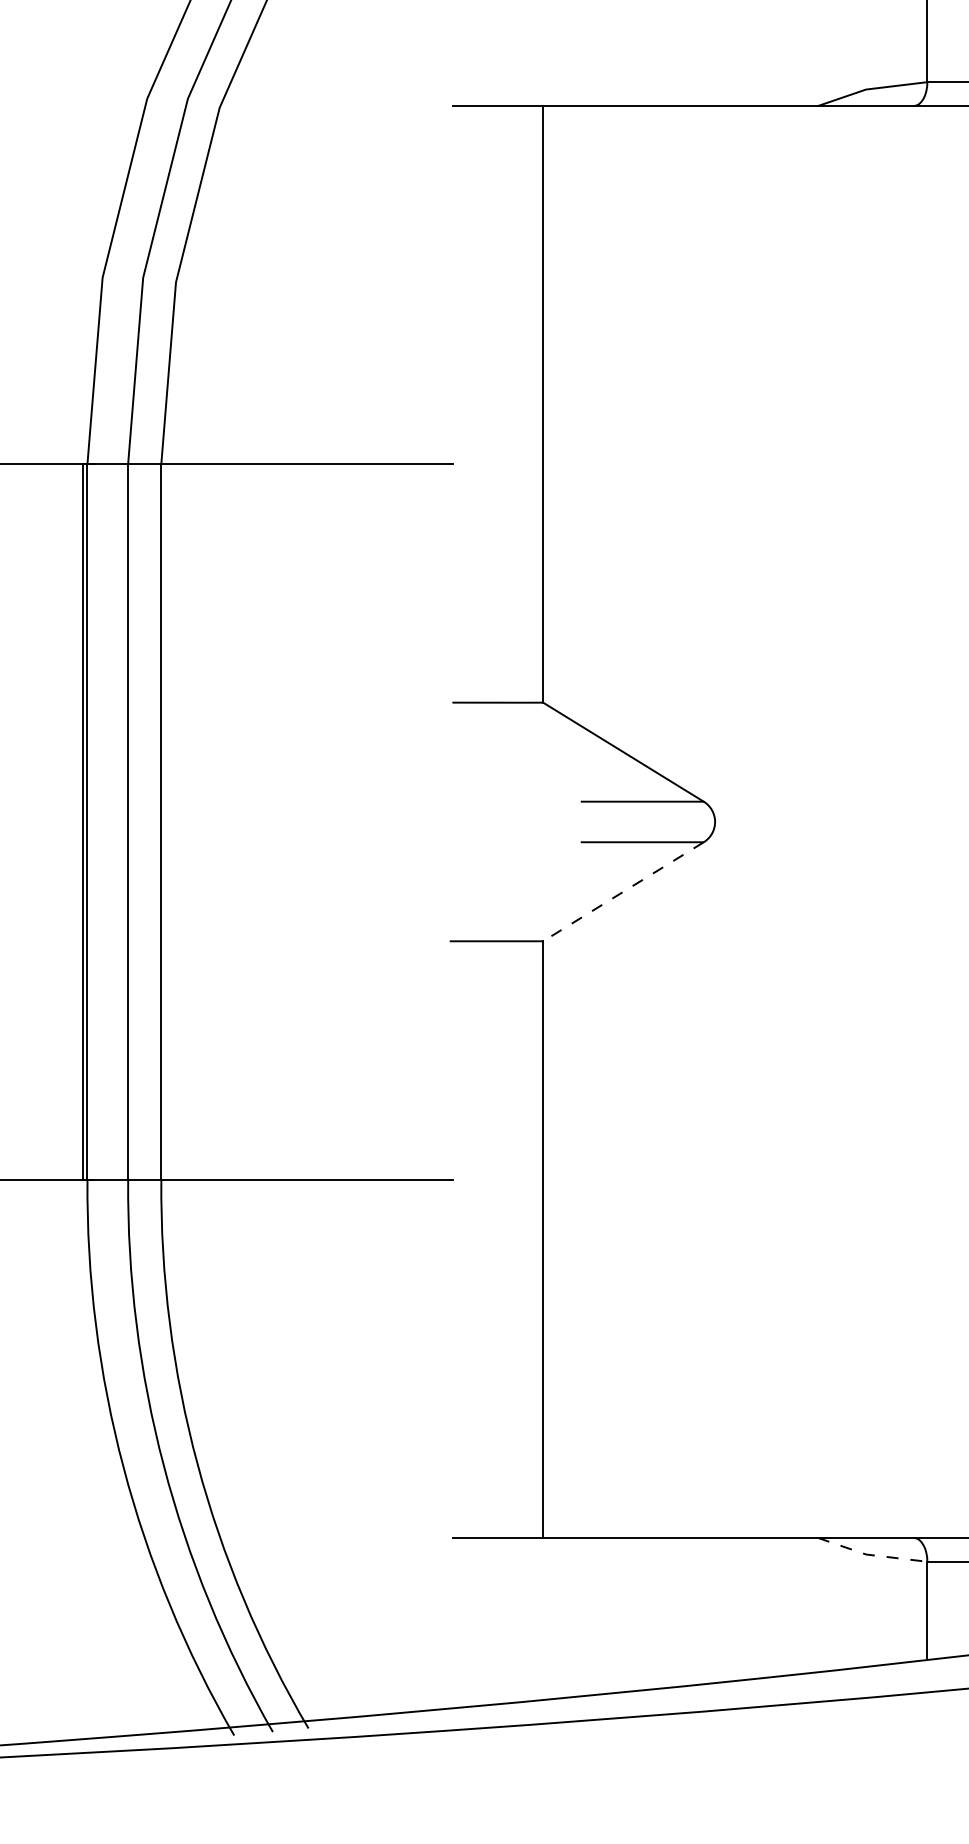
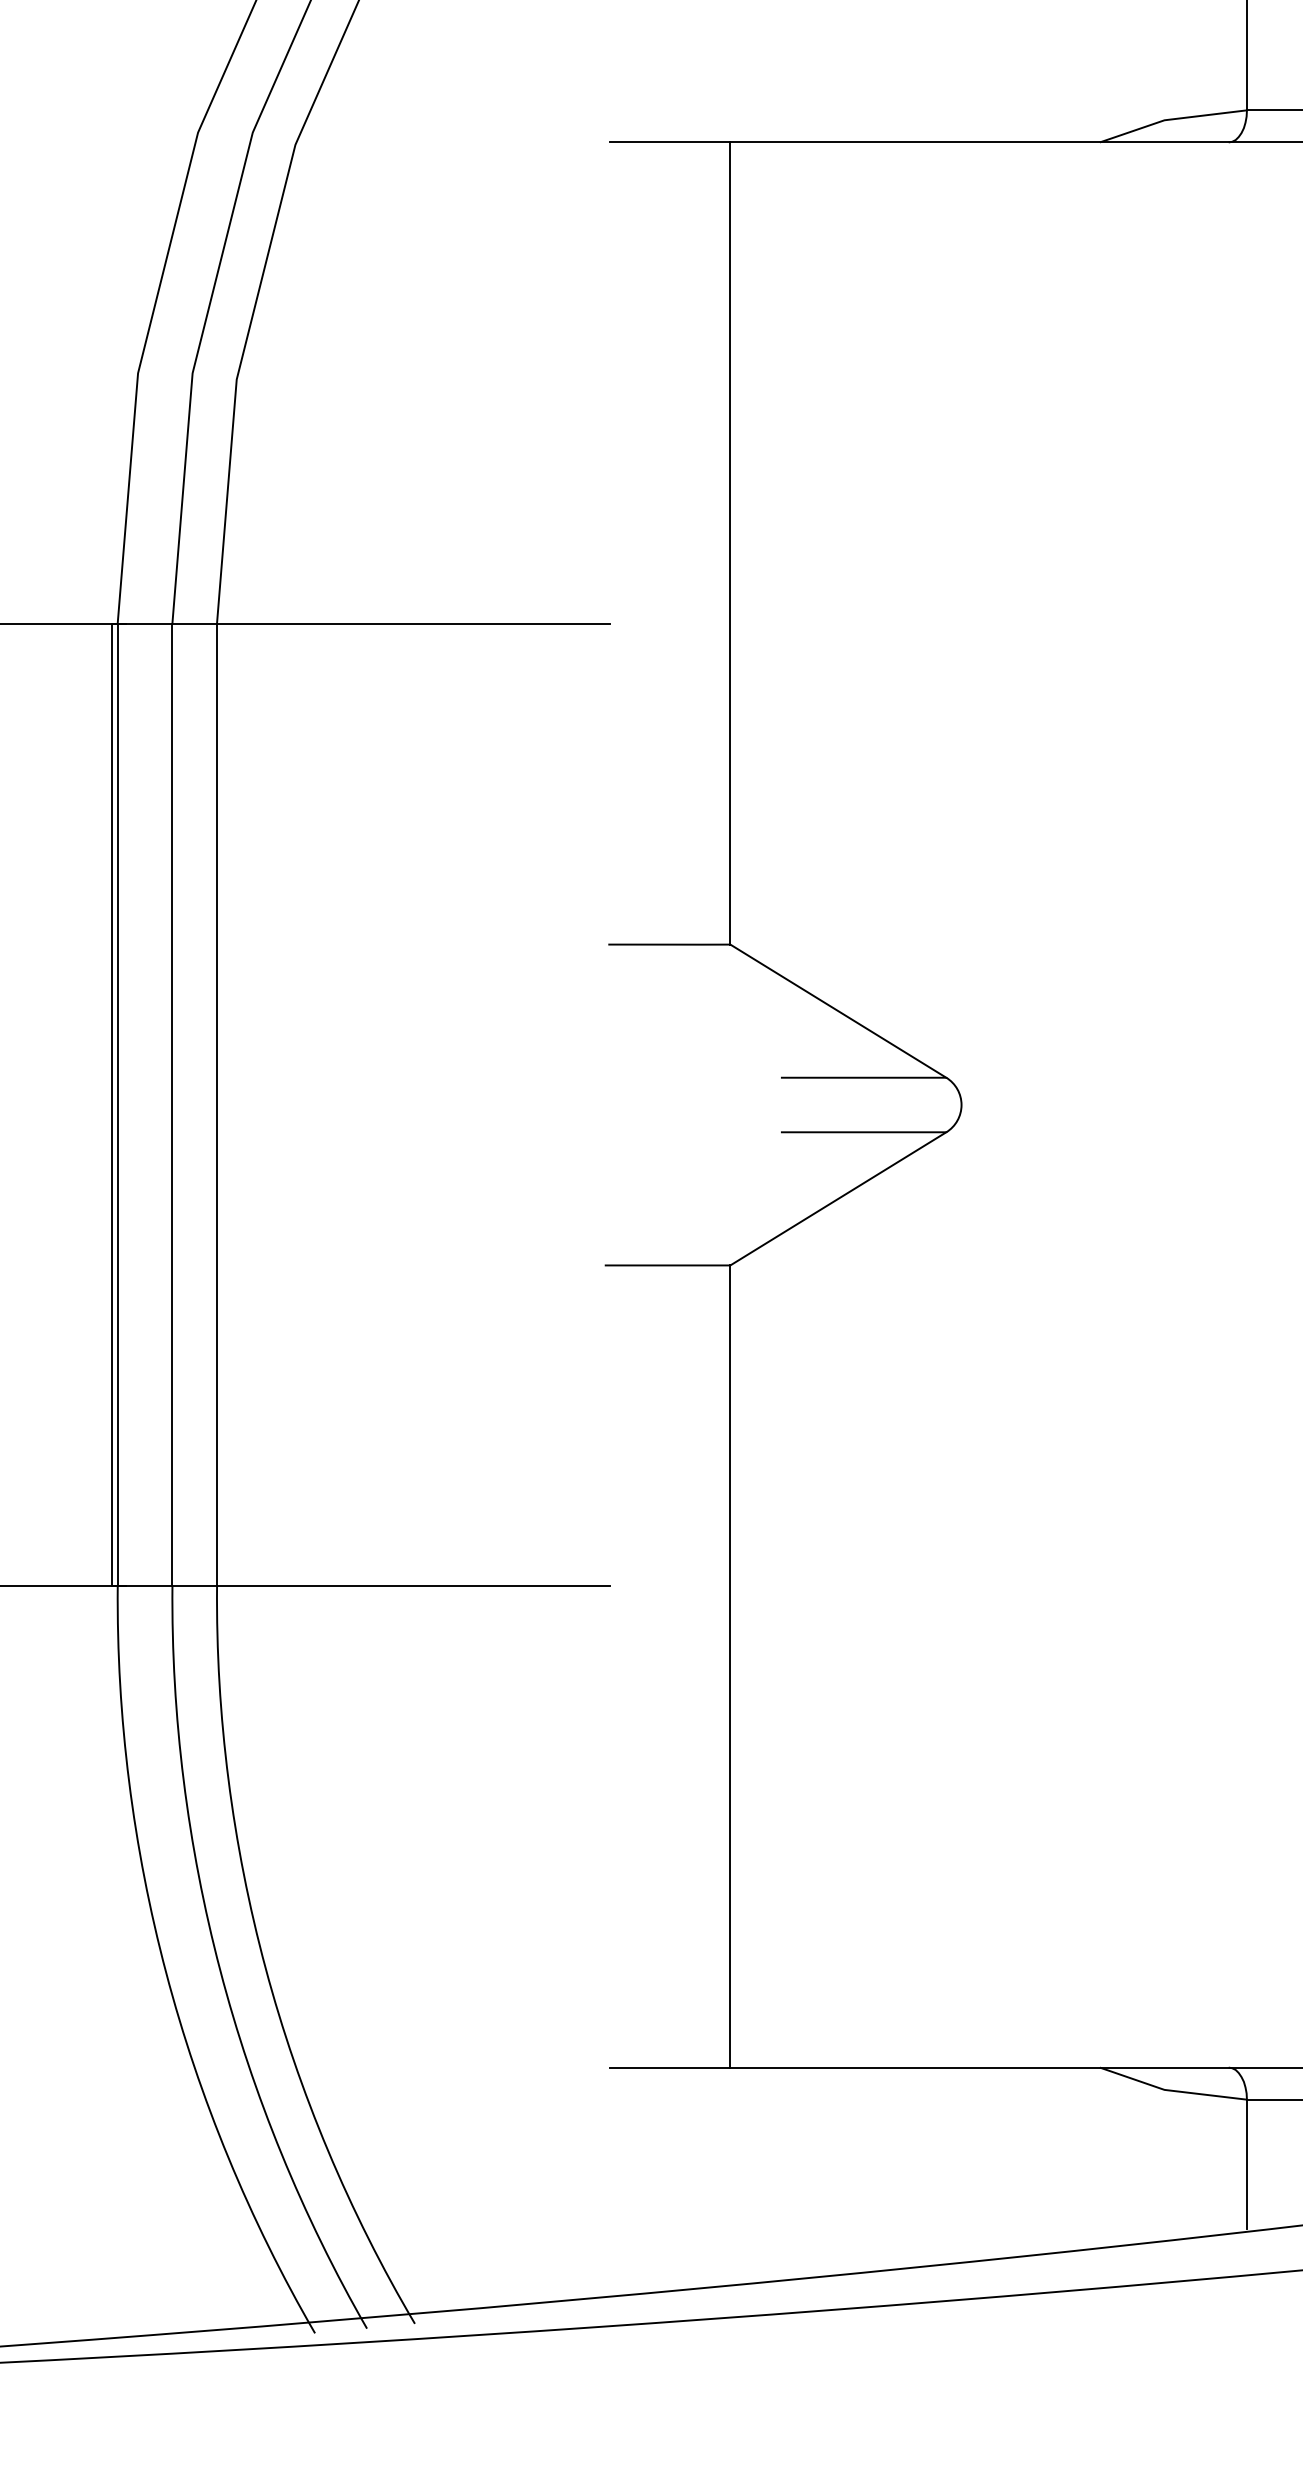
line: (623, 892) -> (838, 1199), dashed -> solid
line: (871, 1555) -> (1171, 2091), dashed -> solid

